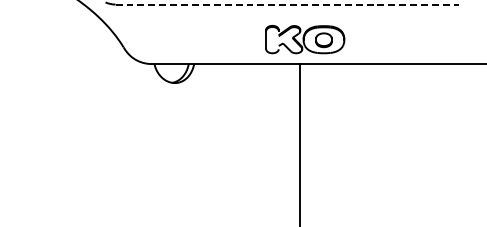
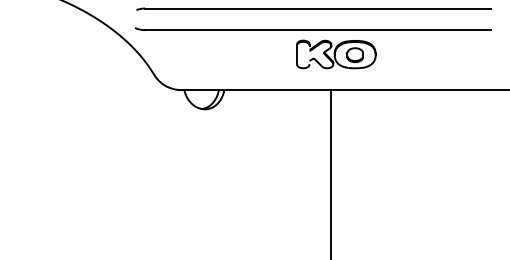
line: (287, 4) -> (318, 30), dashed -> solid
part: (305, 39) -> (336, 54), moved

